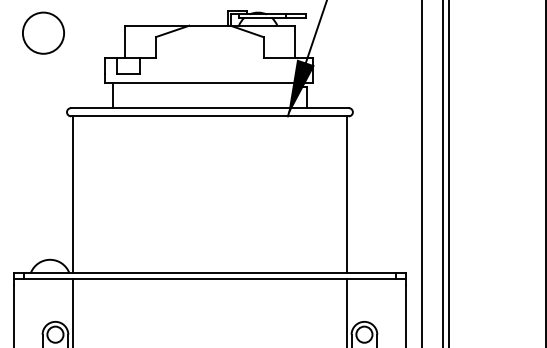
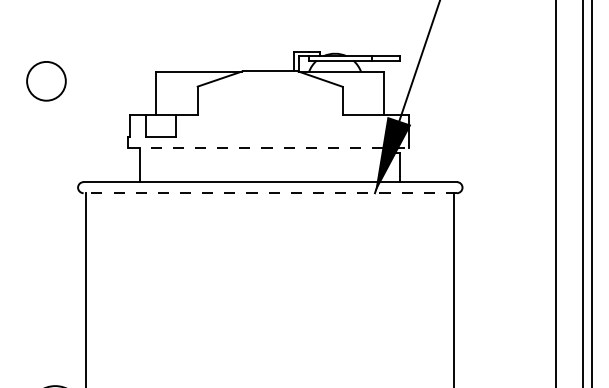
circle: (43, 32) -> (46, 80), size x0.7
line: (209, 82) -> (269, 147), solid -> dashed
line: (209, 116) -> (269, 193), solid -> dashed

